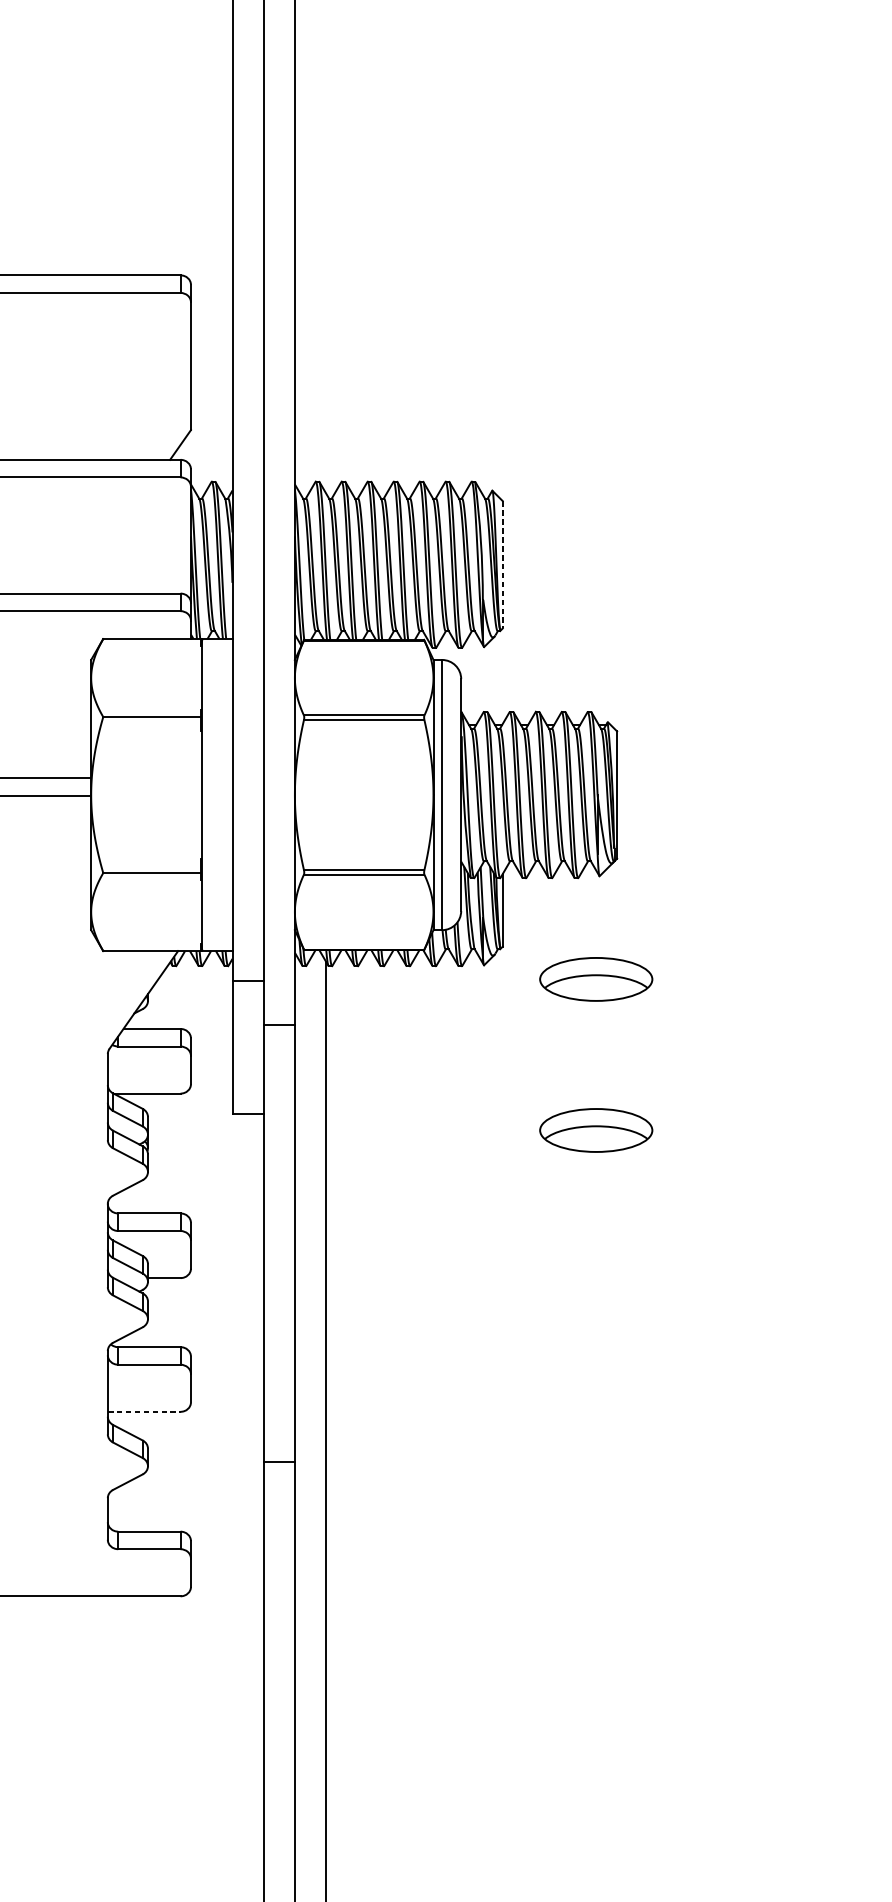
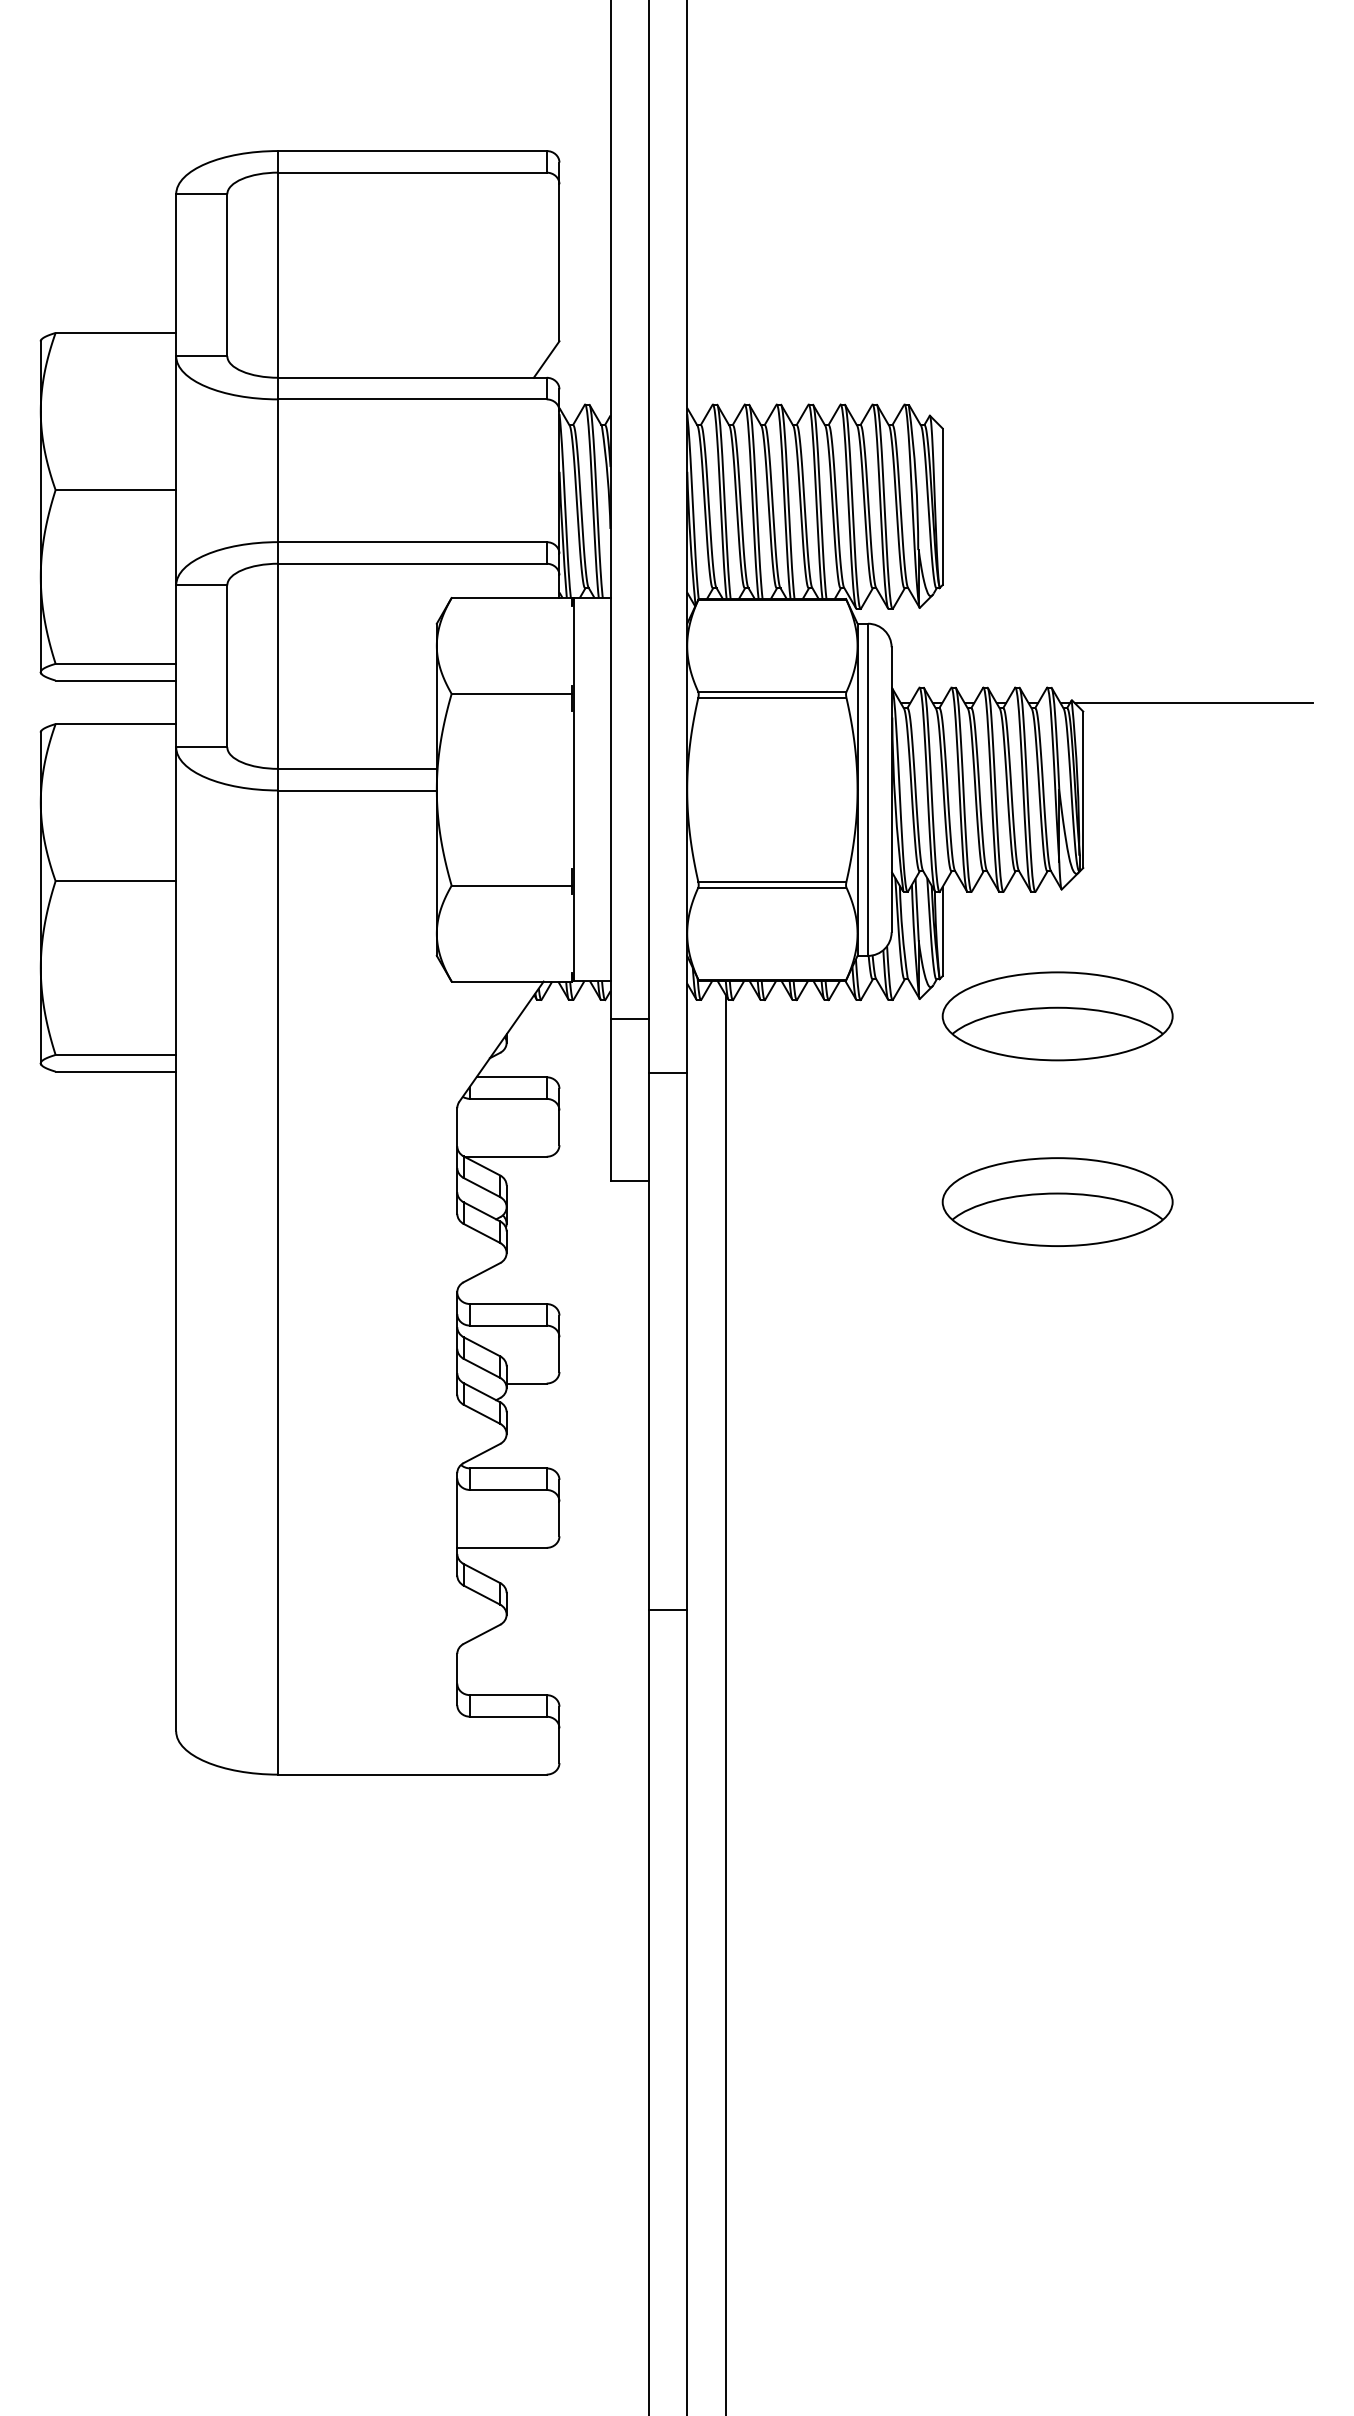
line: (502, 565) -> (942, 507), dashed -> solid
line: (707, 724) -> (1194, 703), added
part: (596, 979) -> (1057, 1016), size x1.67
part: (596, 1130) -> (1057, 1201), size x1.67
line: (143, 1411) -> (501, 1547), dashed -> solid

